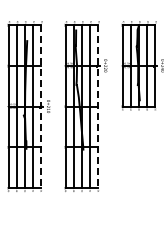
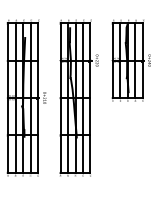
line: (41, 106) -> (38, 97), dashed -> solid
line: (98, 106) -> (90, 97), dashed -> solid

